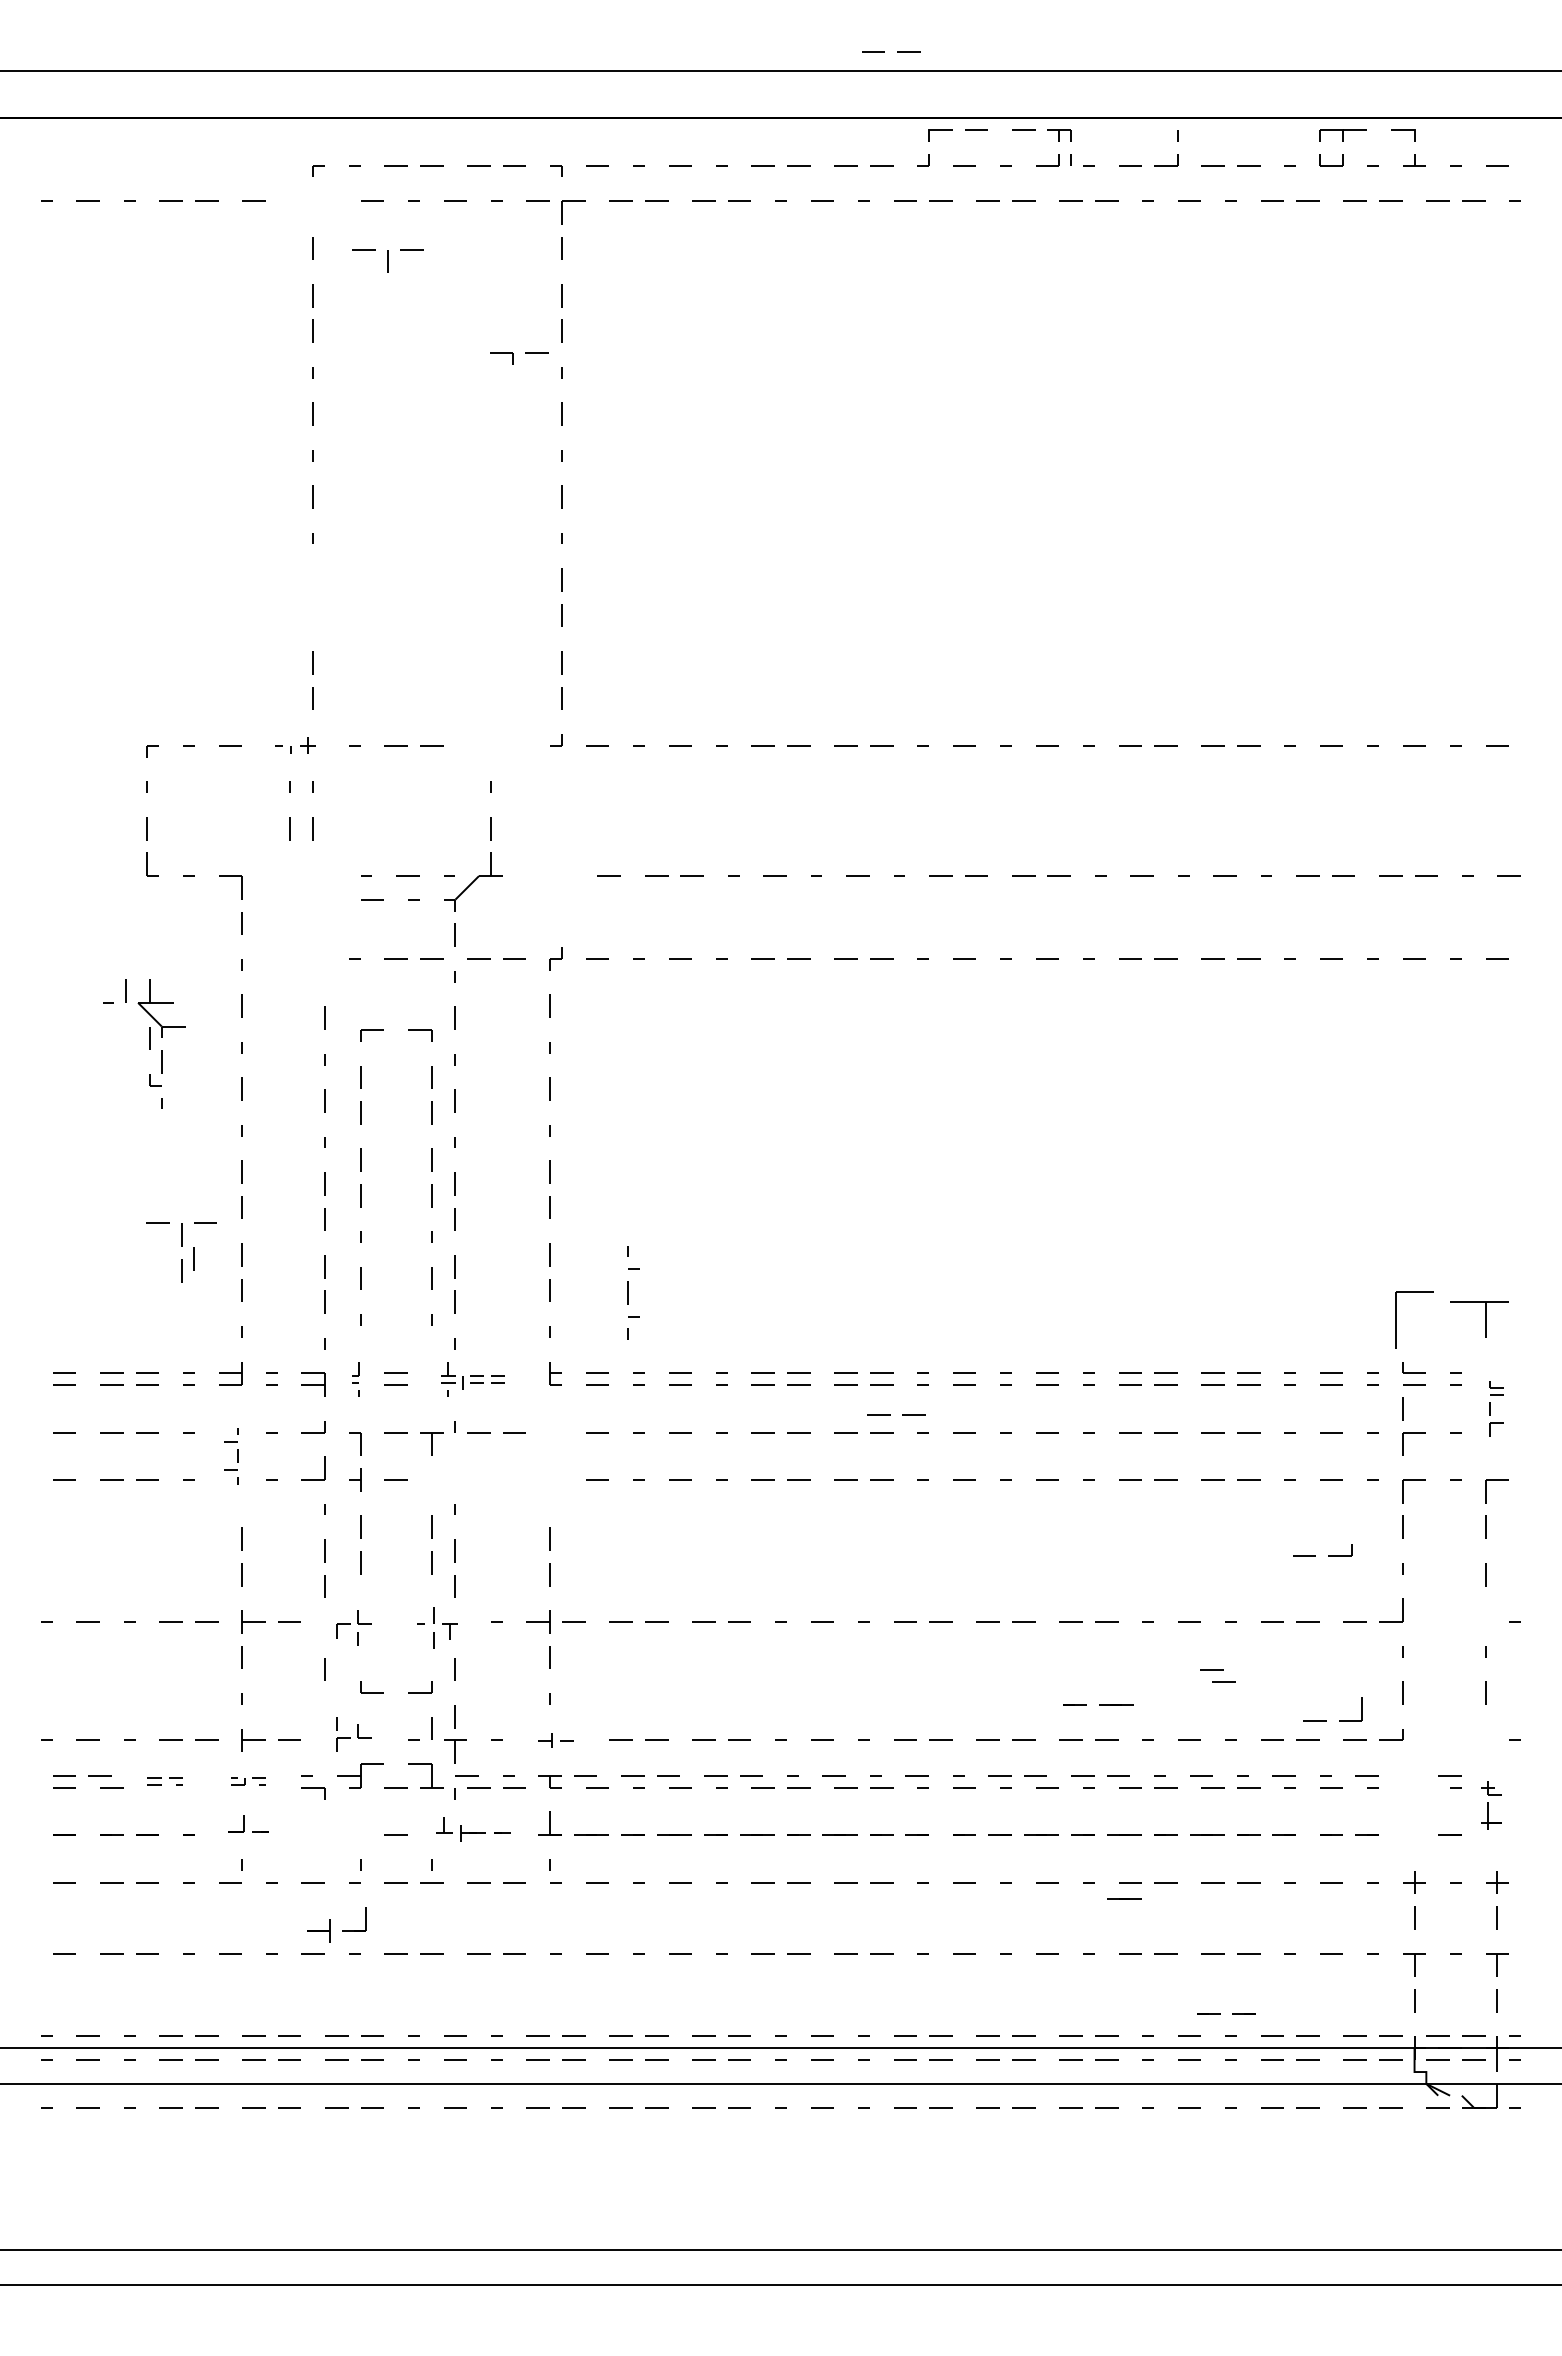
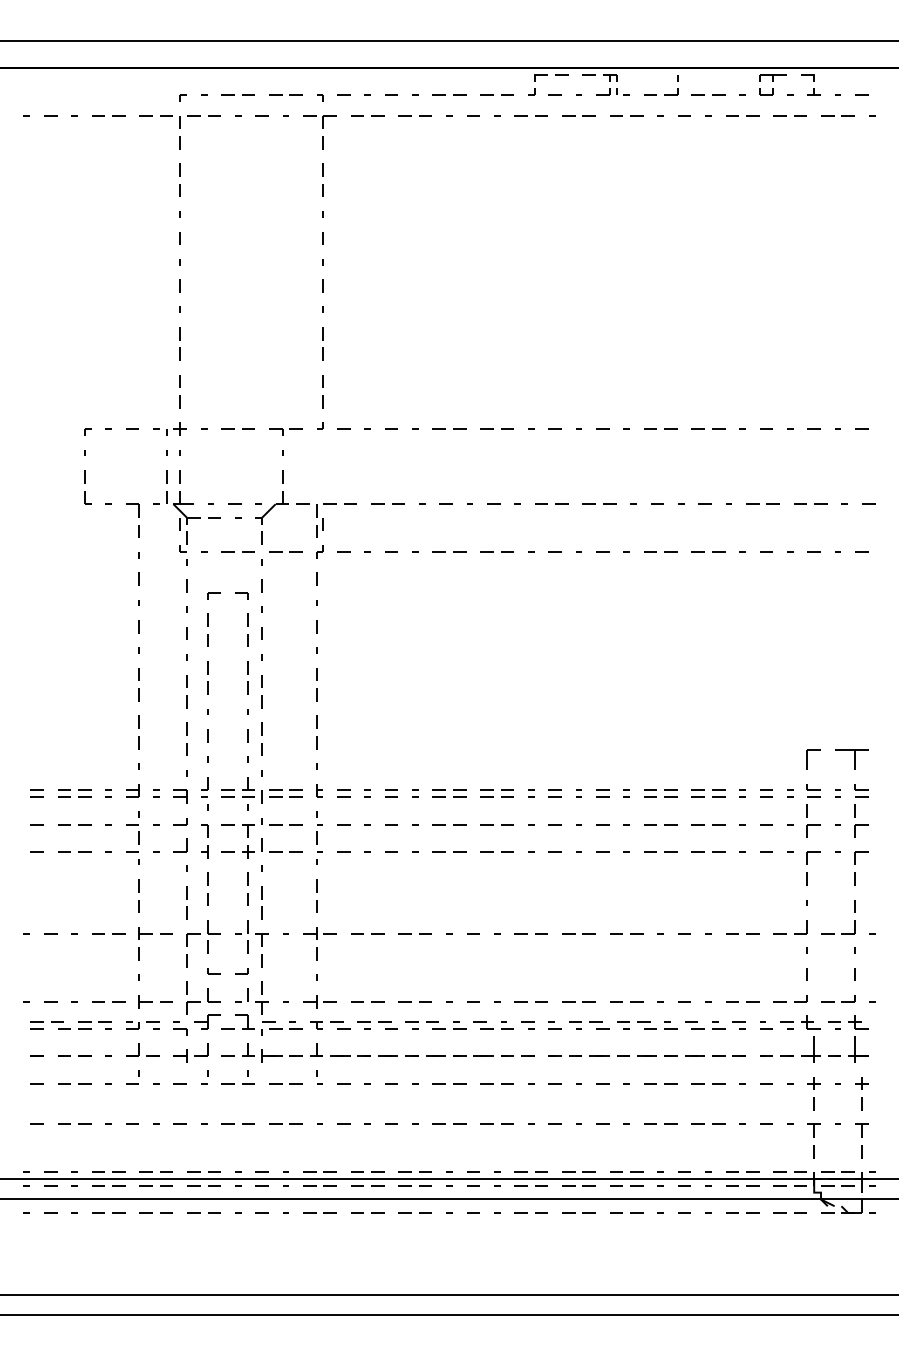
line: (885, 51) -> (509, 29), removed
part: (388, 259) -> (180, 121), moved
part: (518, 357) -> (285, 431), moved
line: (311, 591) -> (179, 340), added
part: (294, 744) -> (169, 428), size x1.43
part: (143, 1045) -> (176, 528), moved
part: (181, 1251) -> (316, 520), moved
part: (633, 1291) -> (319, 837), moved
part: (1413, 1319) -> (813, 759), size x0.62
part: (355, 1378) -> (204, 793), size x1.67
part: (473, 1378) -> (272, 793), size x1.67
part: (1496, 1408) -> (861, 810), size x1.67
line: (890, 1415) -> (512, 814), removed
part: (230, 1455) -> (132, 837), size x1.67
part: (473, 1474) -> (272, 848), added
part: (1323, 1550) -> (838, 998), moved
part: (353, 1627) -> (203, 936), size x1.67
part: (437, 1627) -> (251, 936), size x1.43
part: (1217, 1675) -> (700, 964), removed
line: (1098, 1703) -> (632, 980), removed
part: (1338, 1720) -> (841, 933), moved
part: (353, 1733) -> (203, 997), size x1.67
part: (555, 1739) -> (319, 1001), size x1.67
part: (164, 1781) -> (94, 1025), size x1.67
part: (247, 1781) -> (142, 1025), size x1.67
part: (1408, 1804) -> (810, 1038), added
part: (1491, 1804) -> (858, 1038), size x1.67
part: (247, 1823) -> (142, 1049), size x1.43
part: (473, 1828) -> (272, 1052), size x1.43
line: (1123, 1898) -> (646, 1092), removed
part: (336, 1924) -> (190, 1052), moved
line: (1220, 2012) -> (702, 1158), removed

